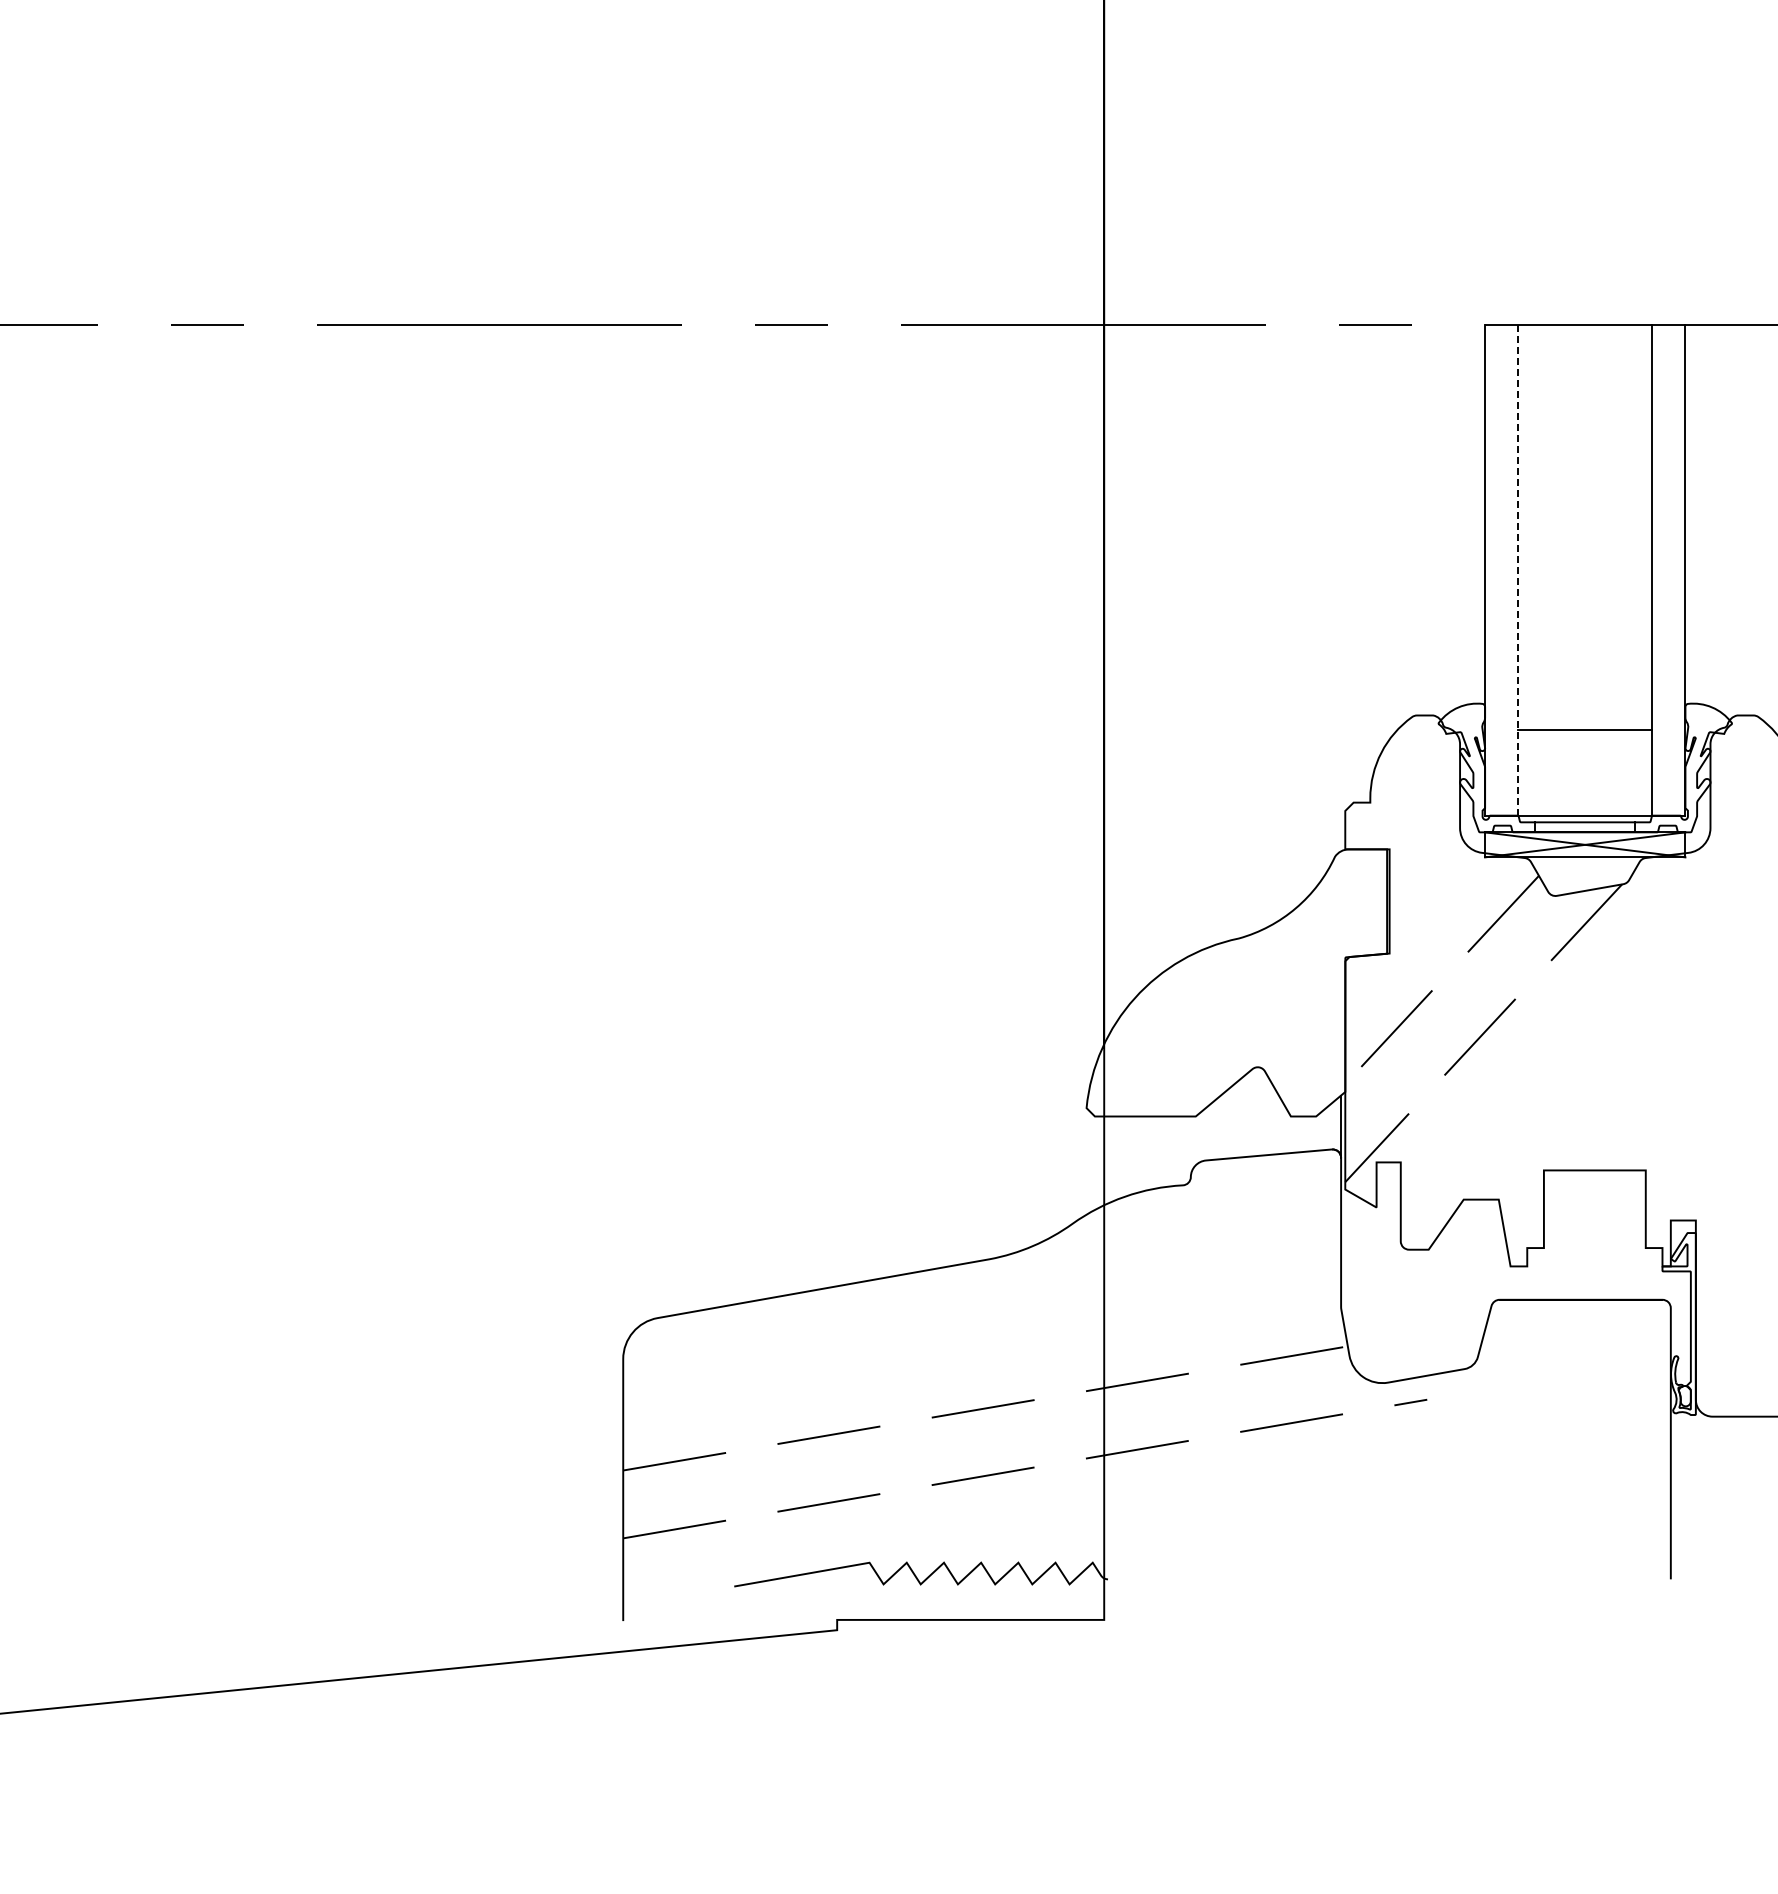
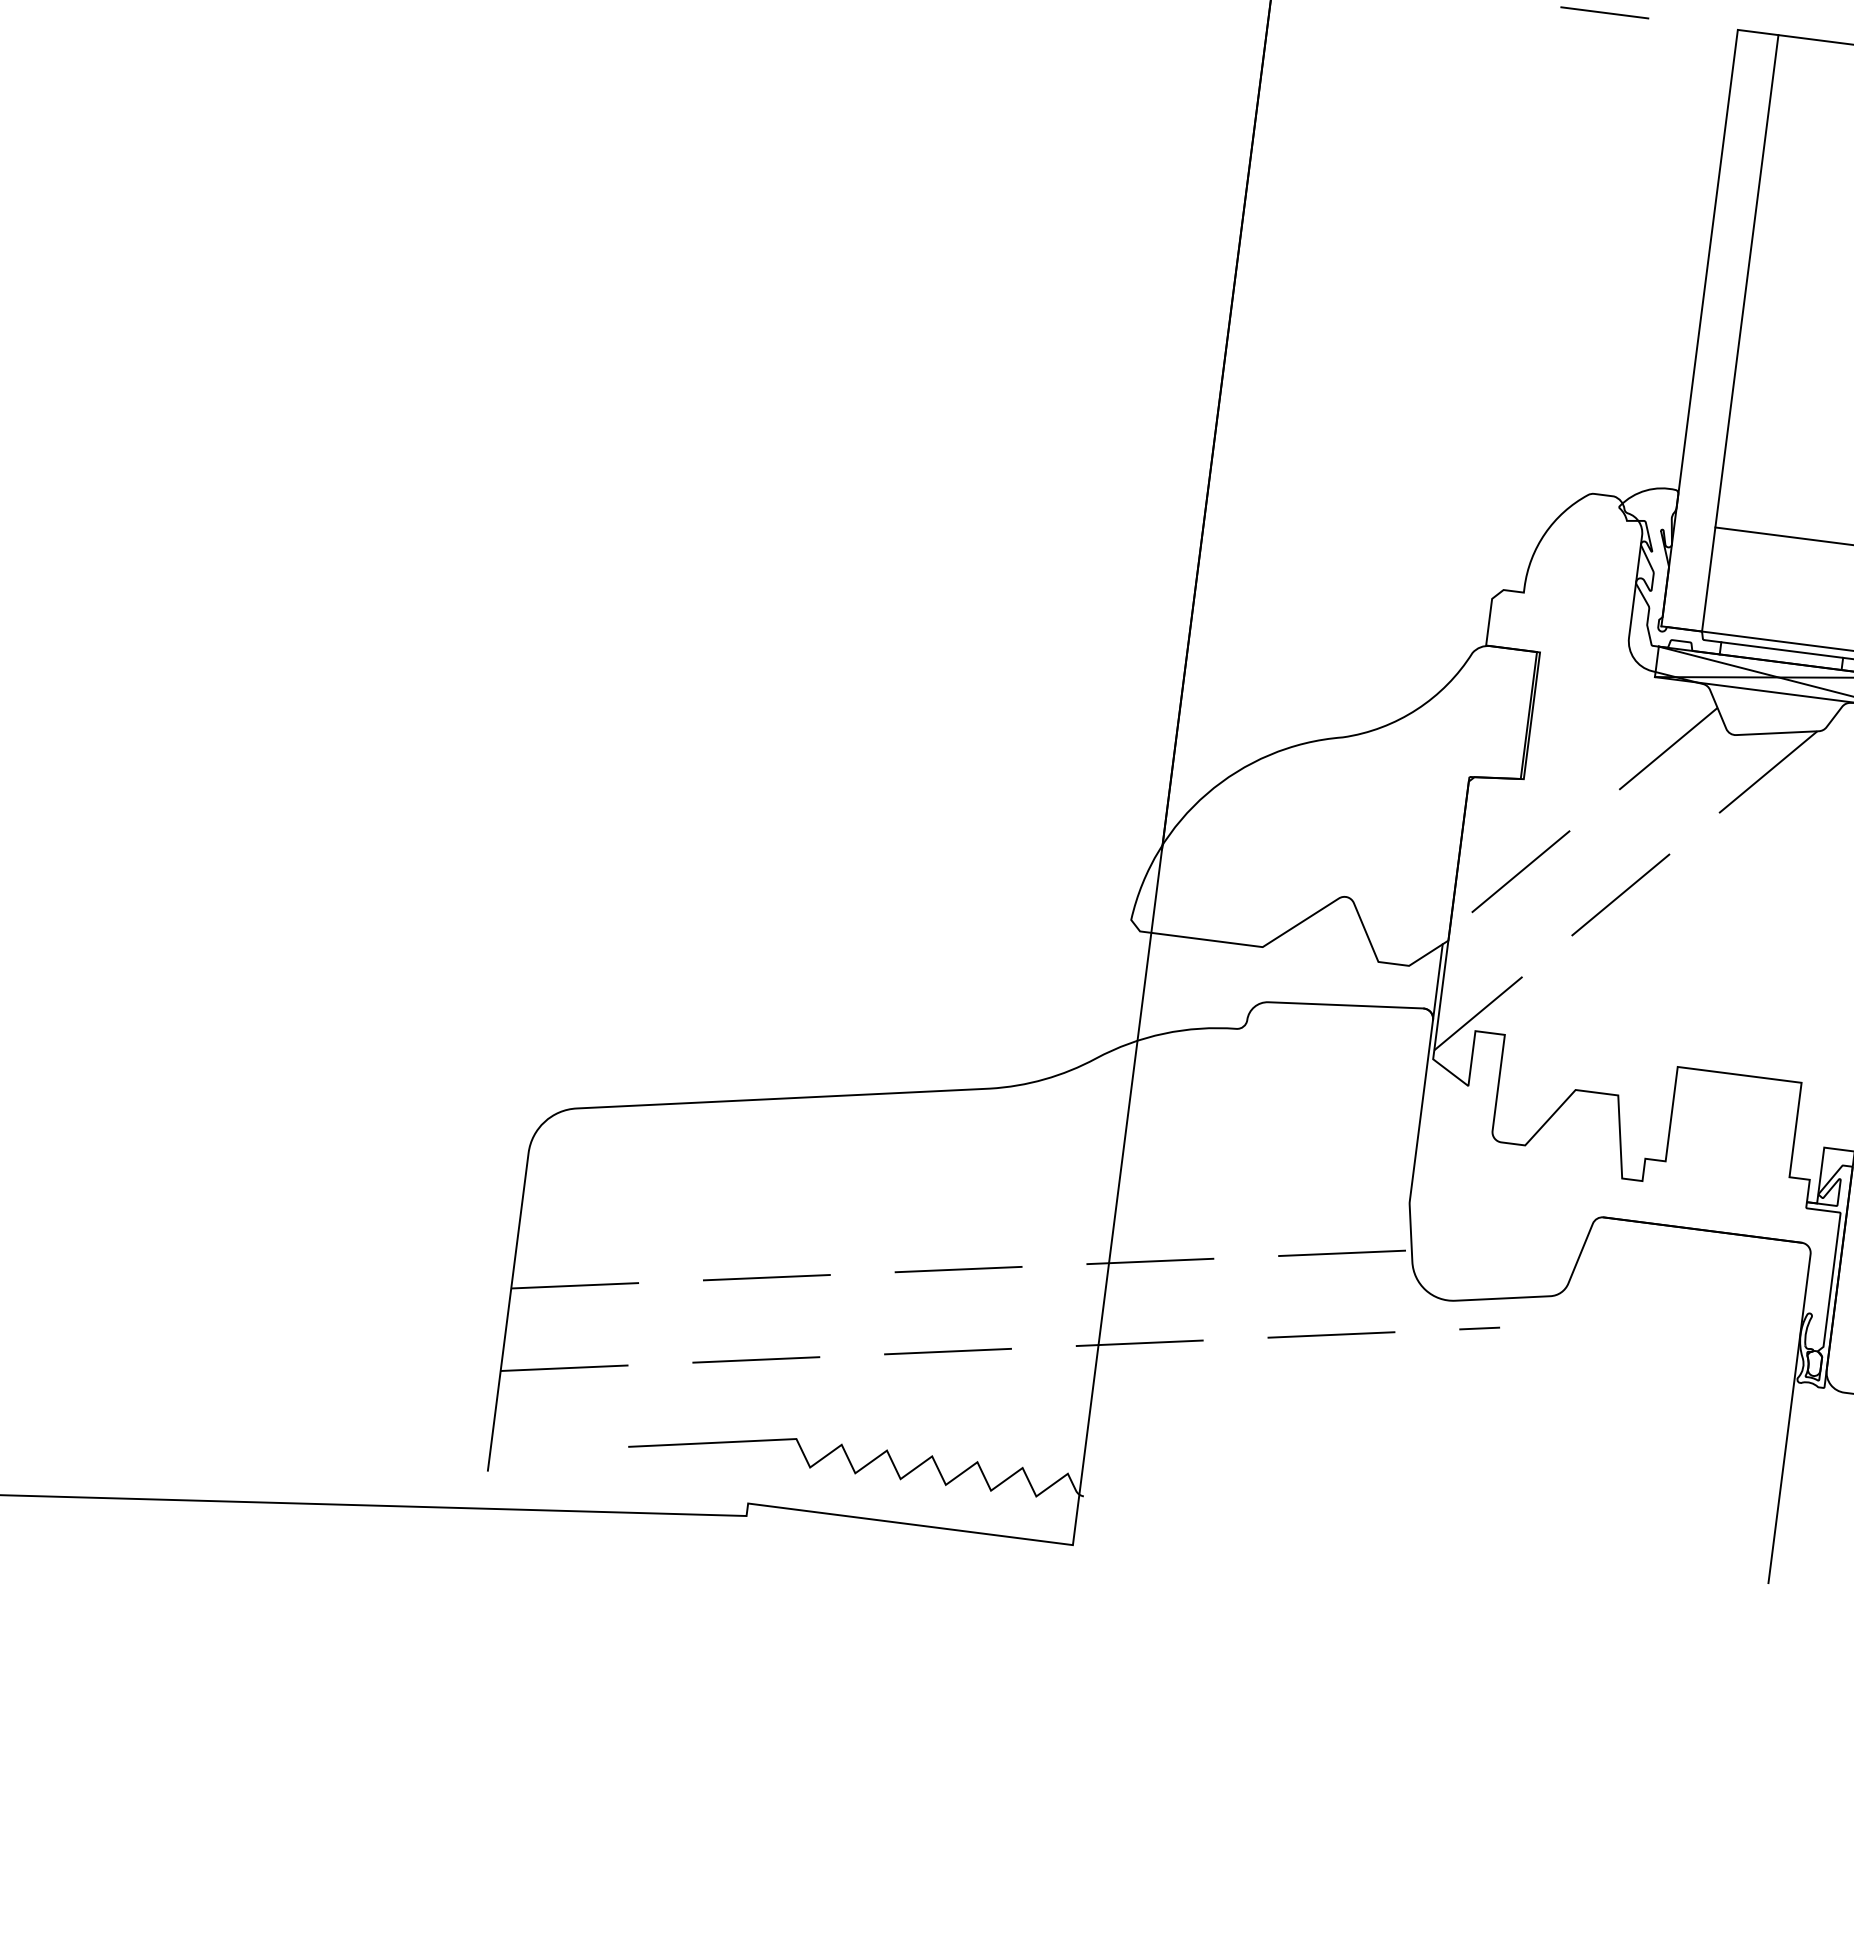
line: (1518, 569) -> (1740, 332), dashed -> solid

